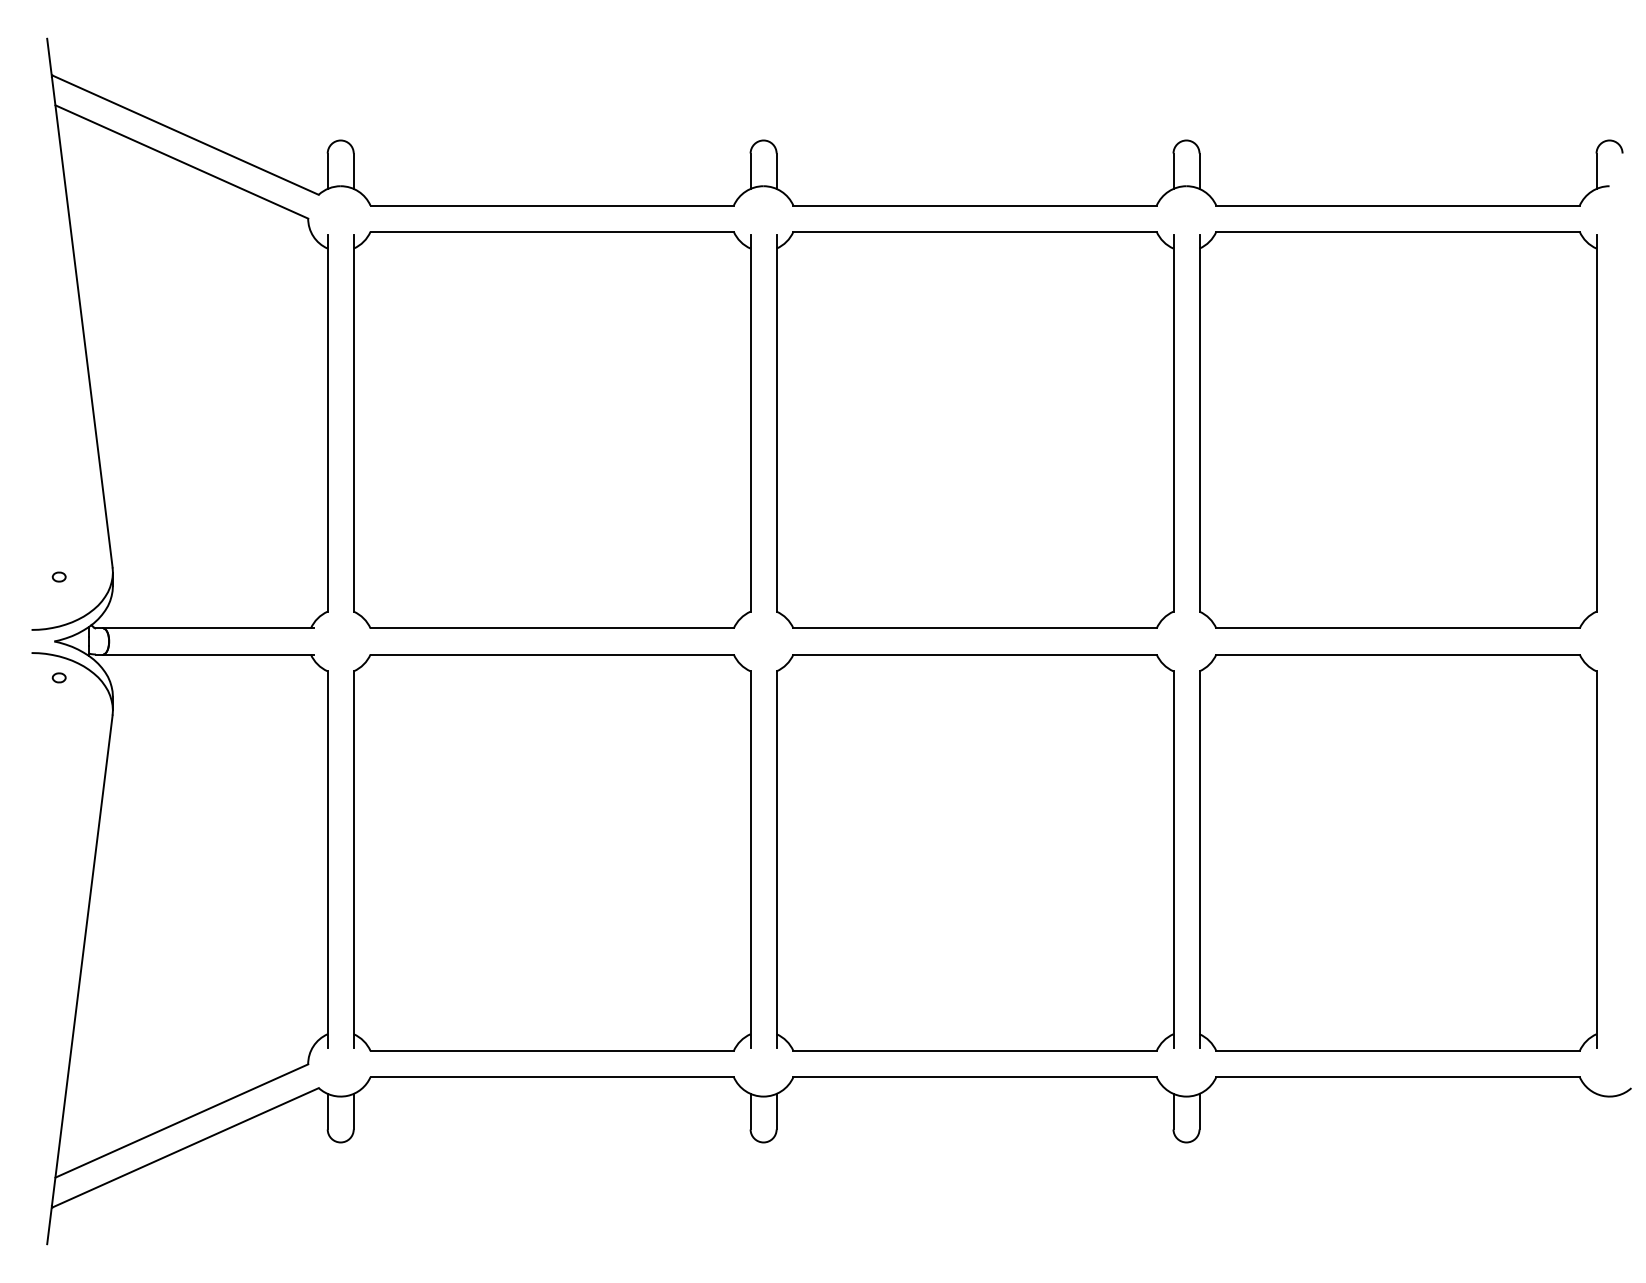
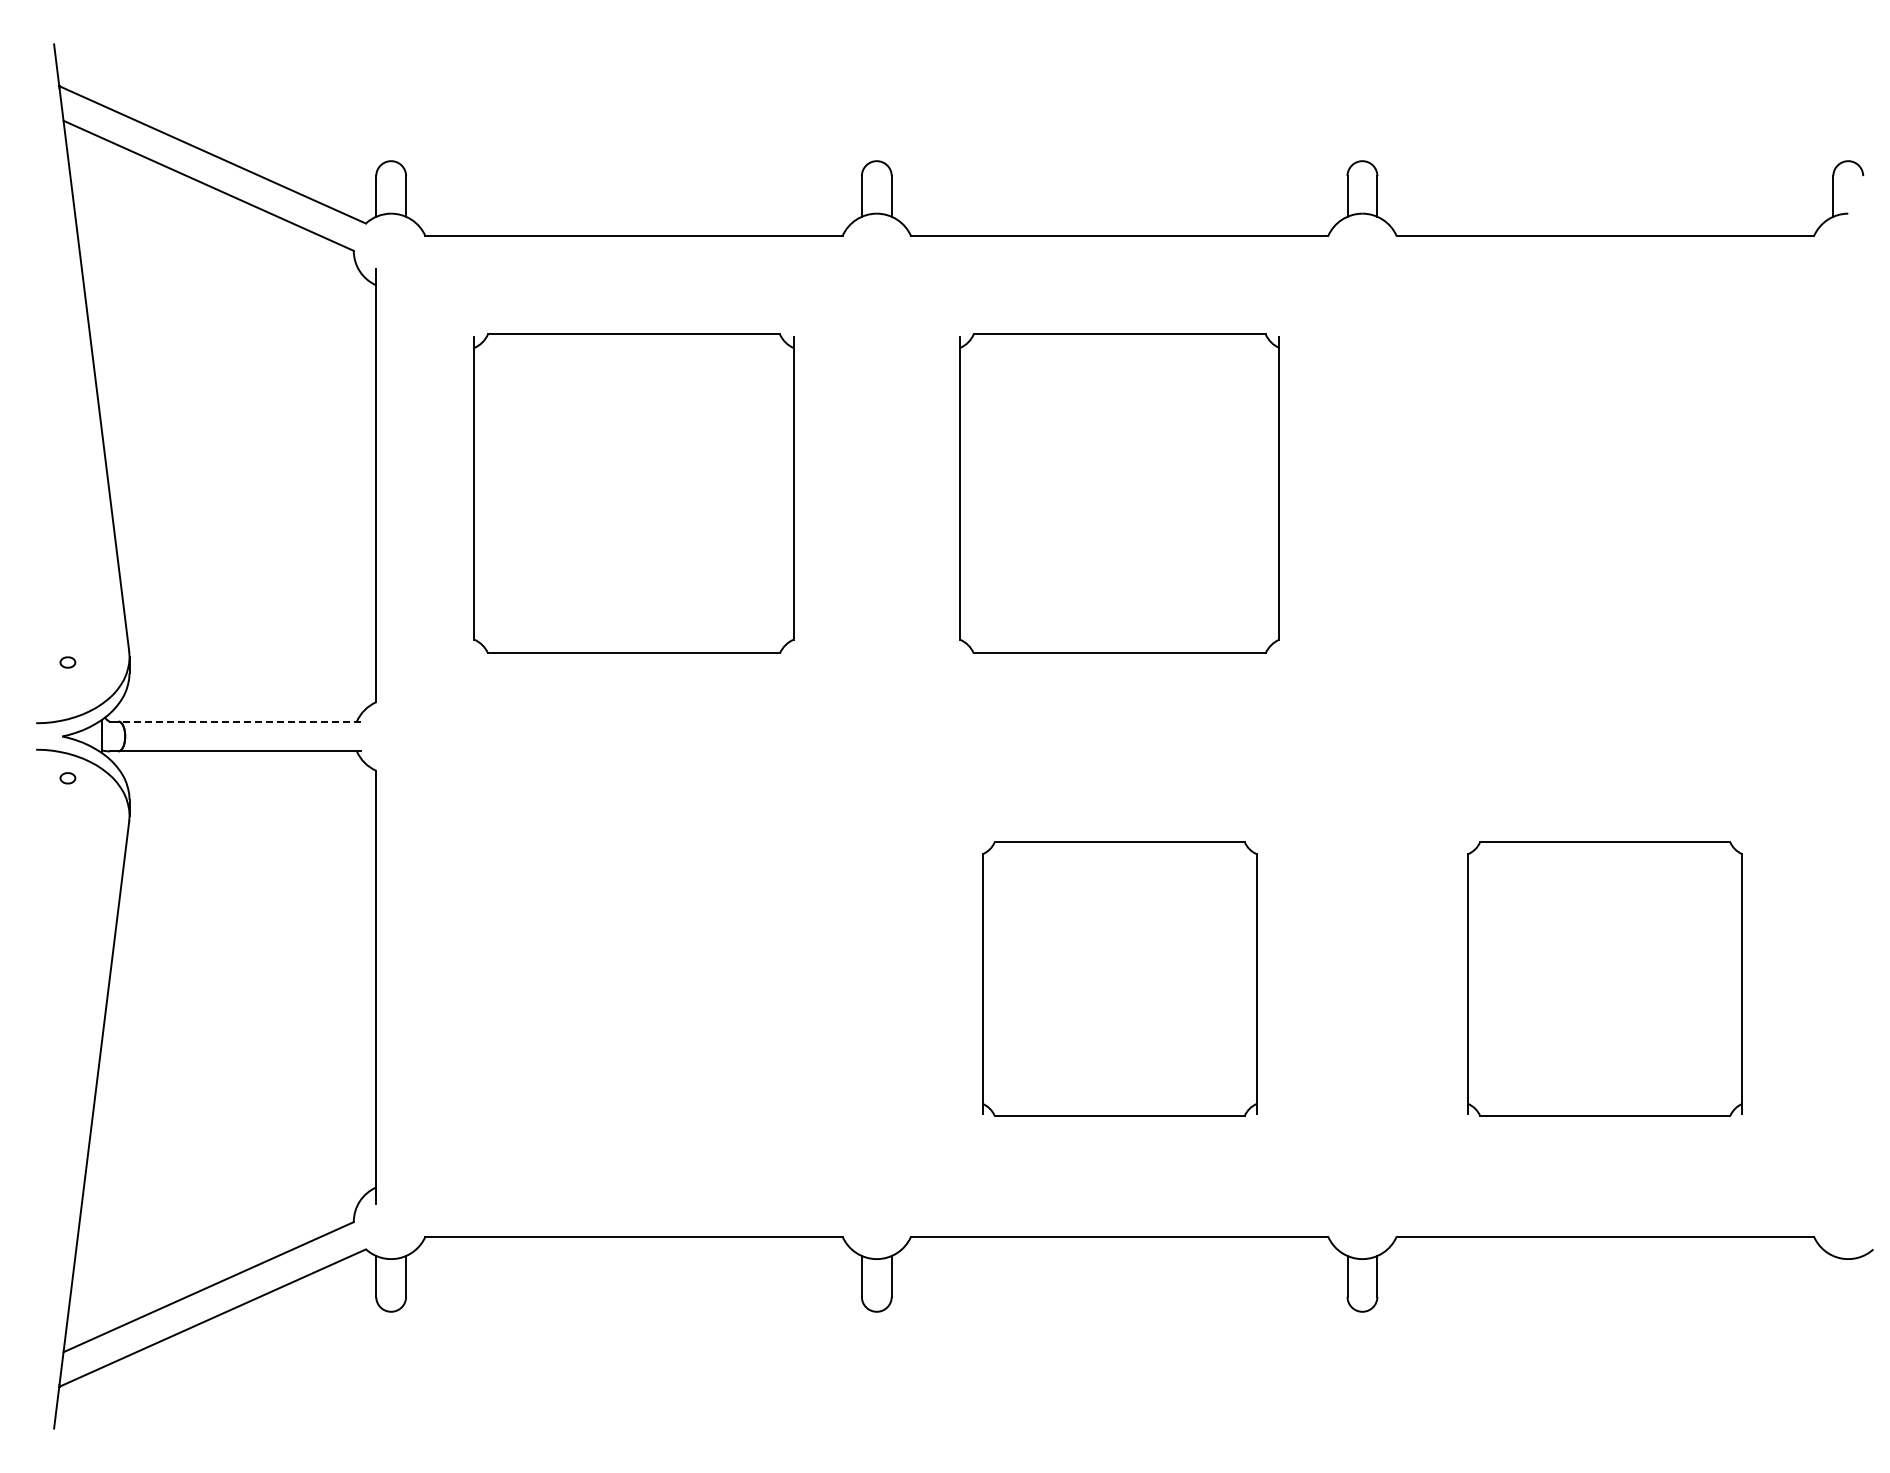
part: (551, 429) -> (633, 493), size x0.7
part: (974, 429) -> (1119, 493), size x0.7
part: (1397, 429) -> (1604, 493), removed
line: (208, 628) -> (239, 721), solid -> dashed
part: (551, 852) -> (633, 978), removed
part: (974, 852) -> (1119, 978), size x0.6
part: (1397, 852) -> (1604, 978), size x0.6

